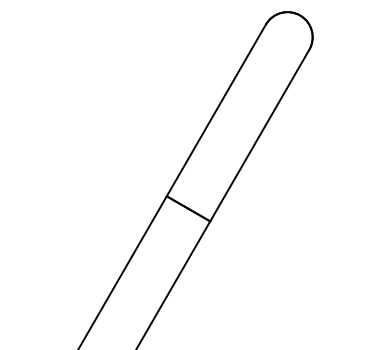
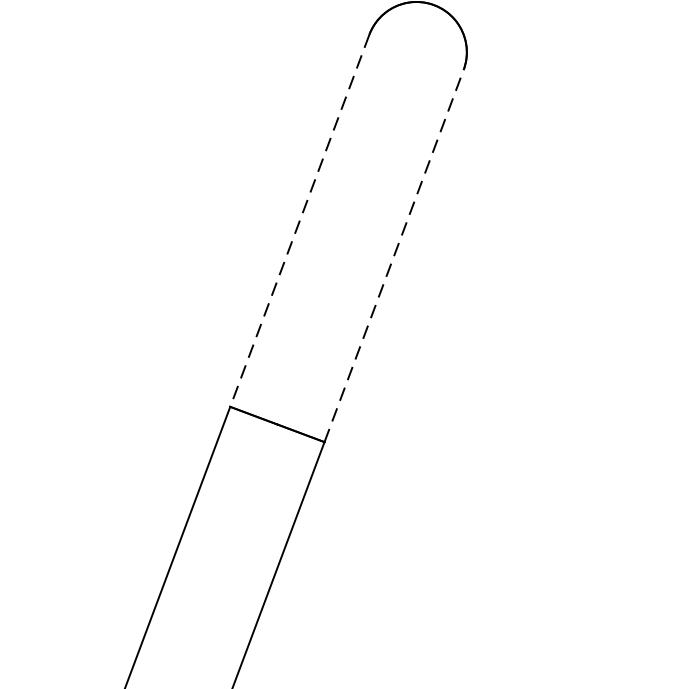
line: (216, 110) -> (300, 220), solid -> dashed
line: (260, 135) -> (395, 255), solid -> dashed

